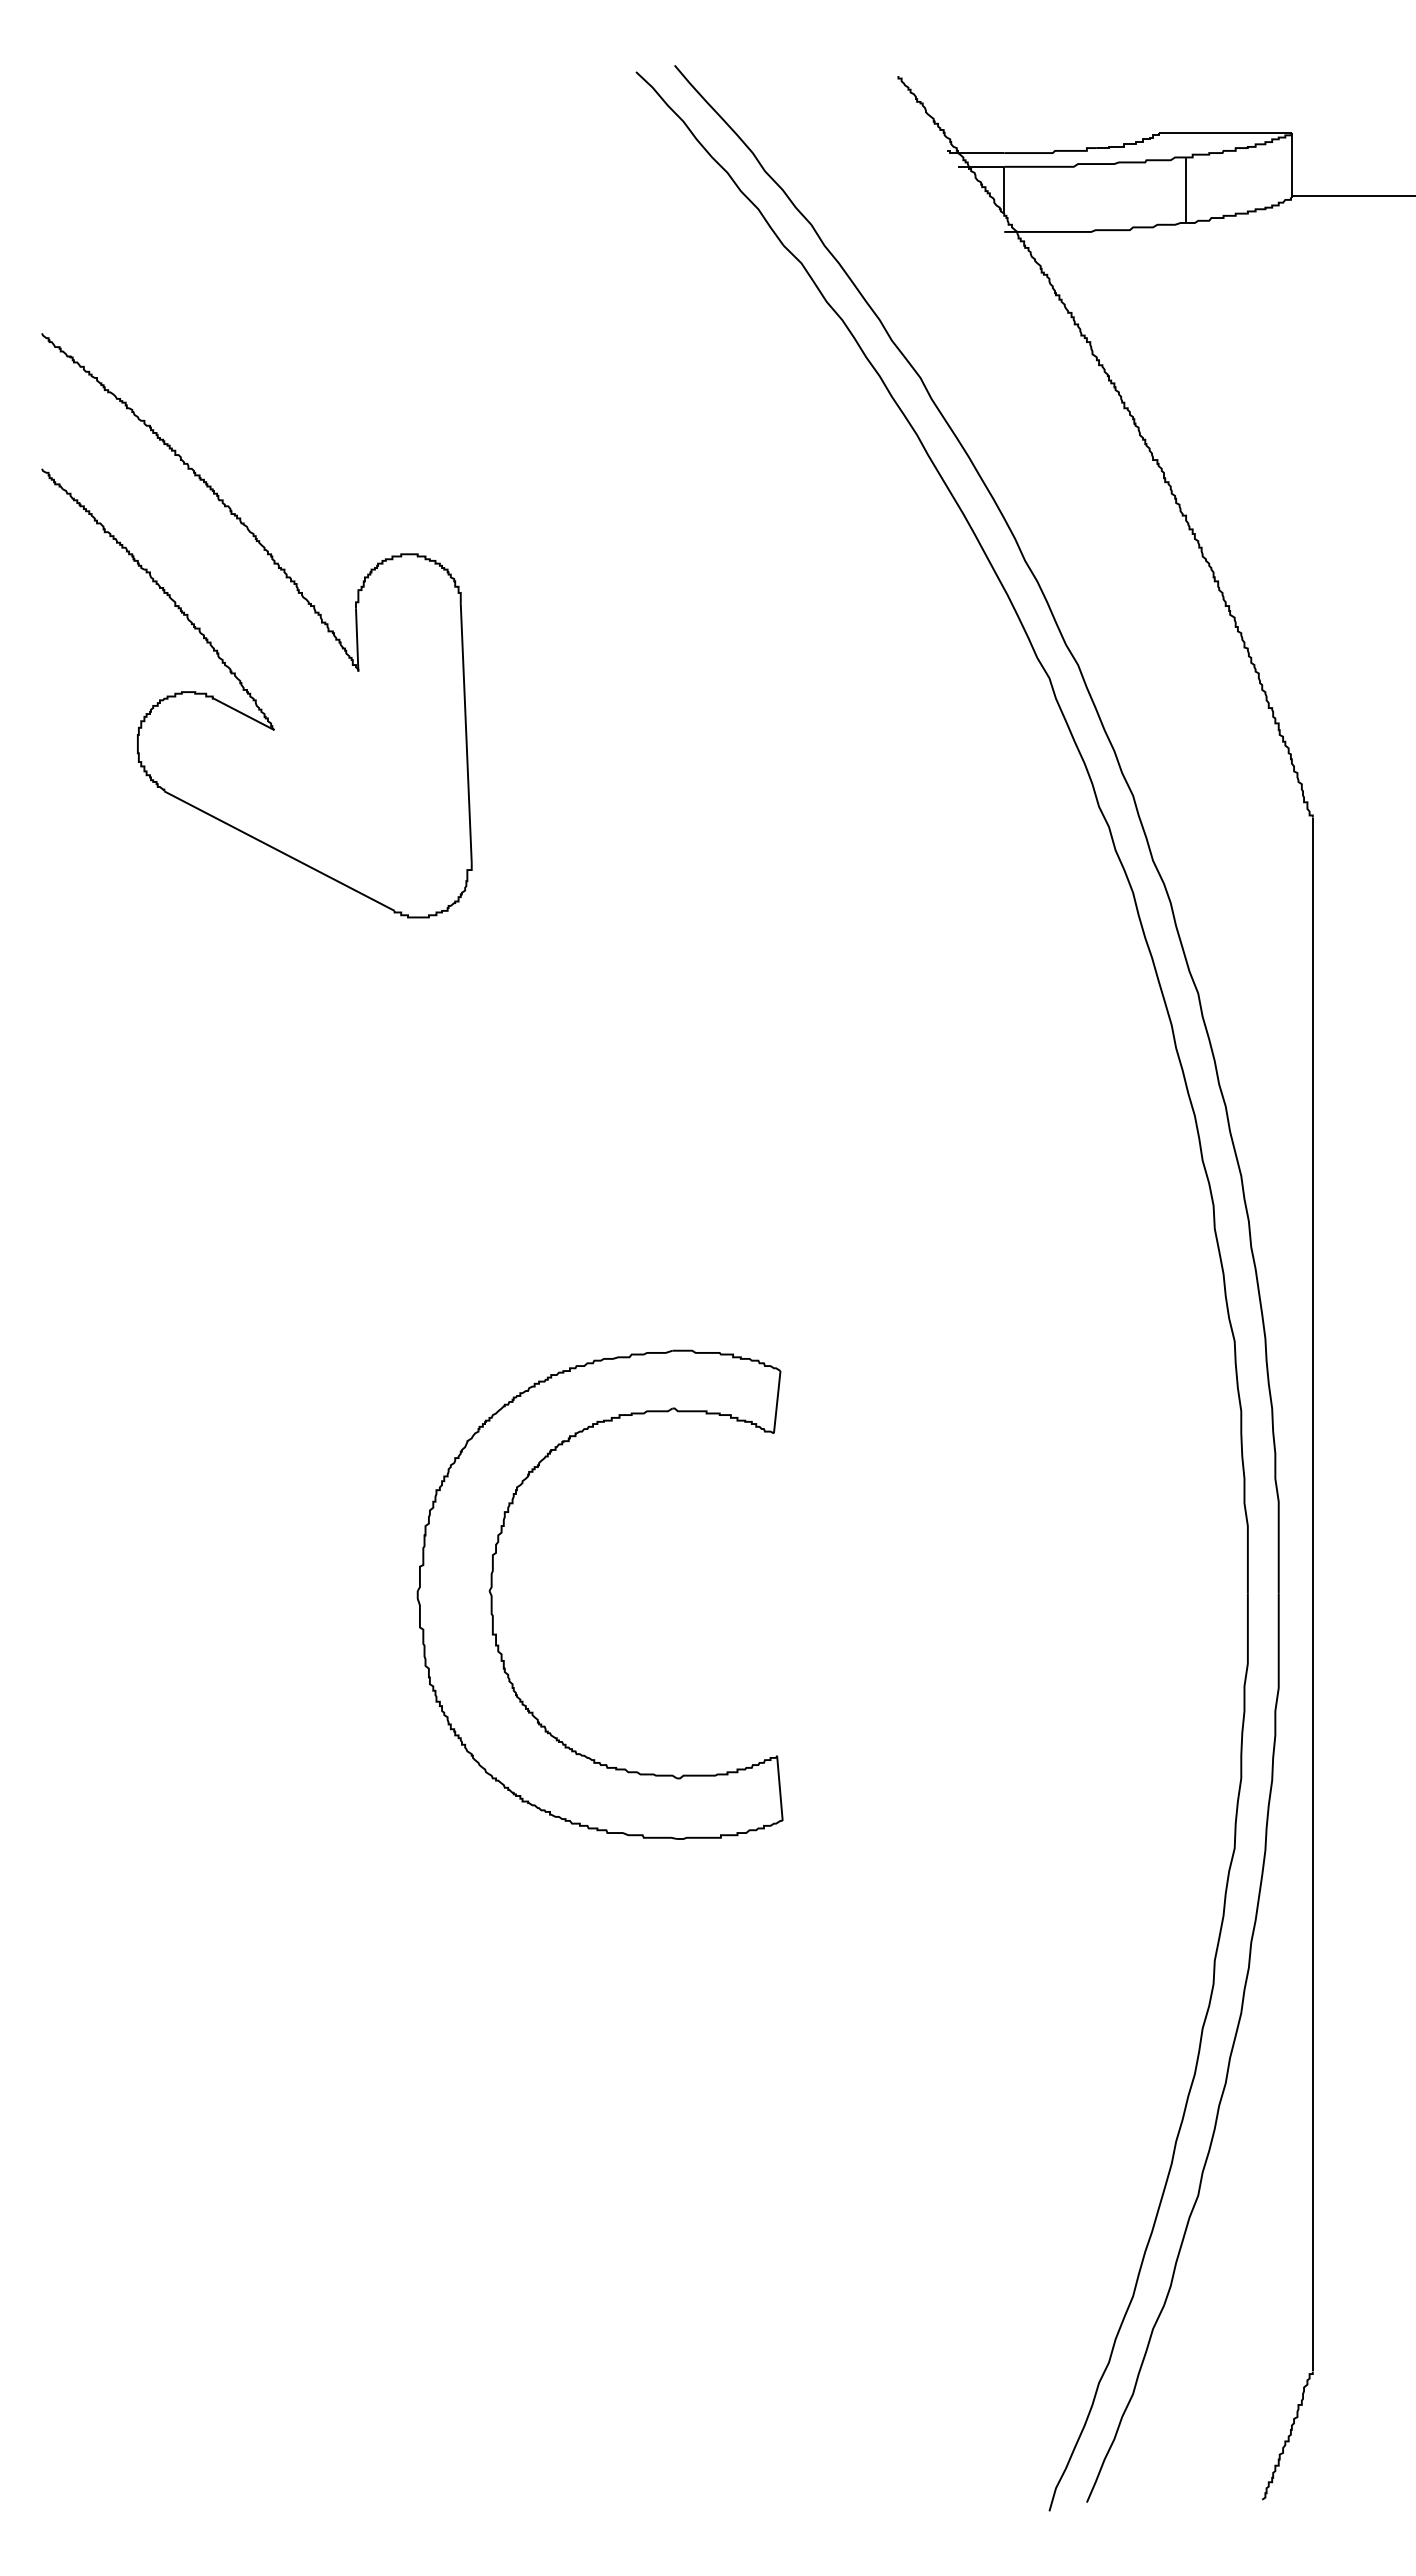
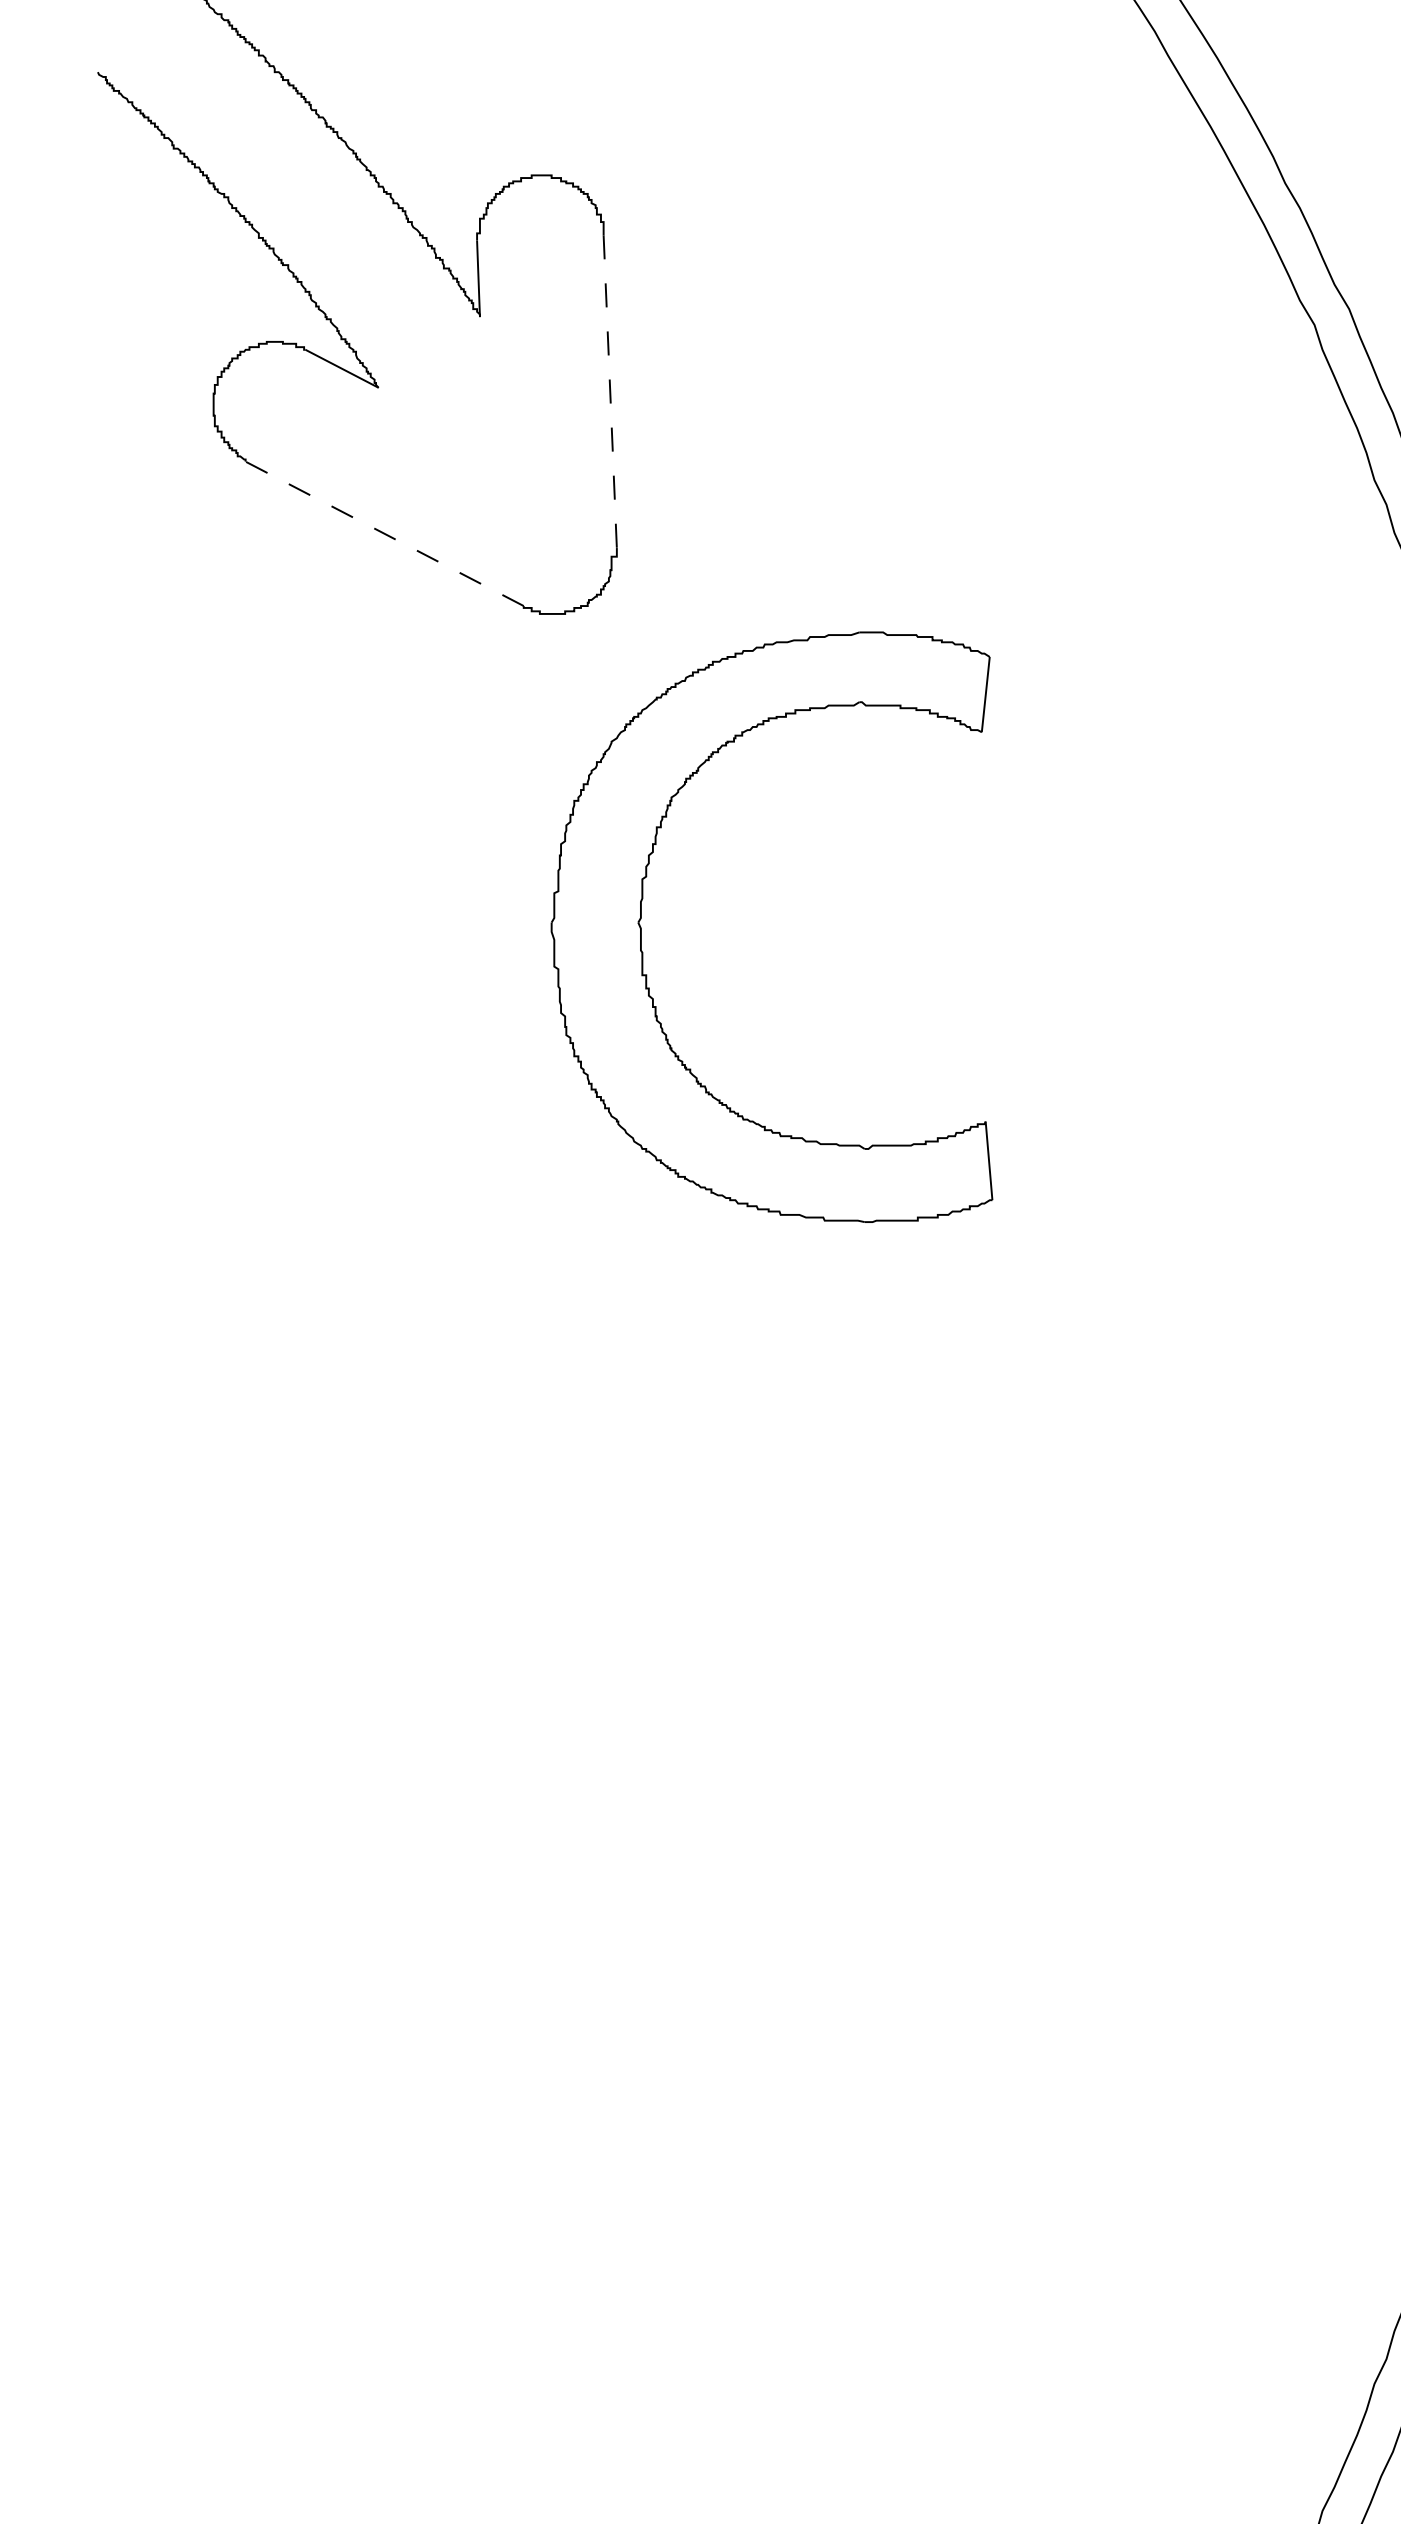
line: (466, 733) -> (610, 391), solid -> dashed
line: (279, 851) -> (384, 534), solid -> dashed
part: (492, 1595) -> (641, 928), moved

